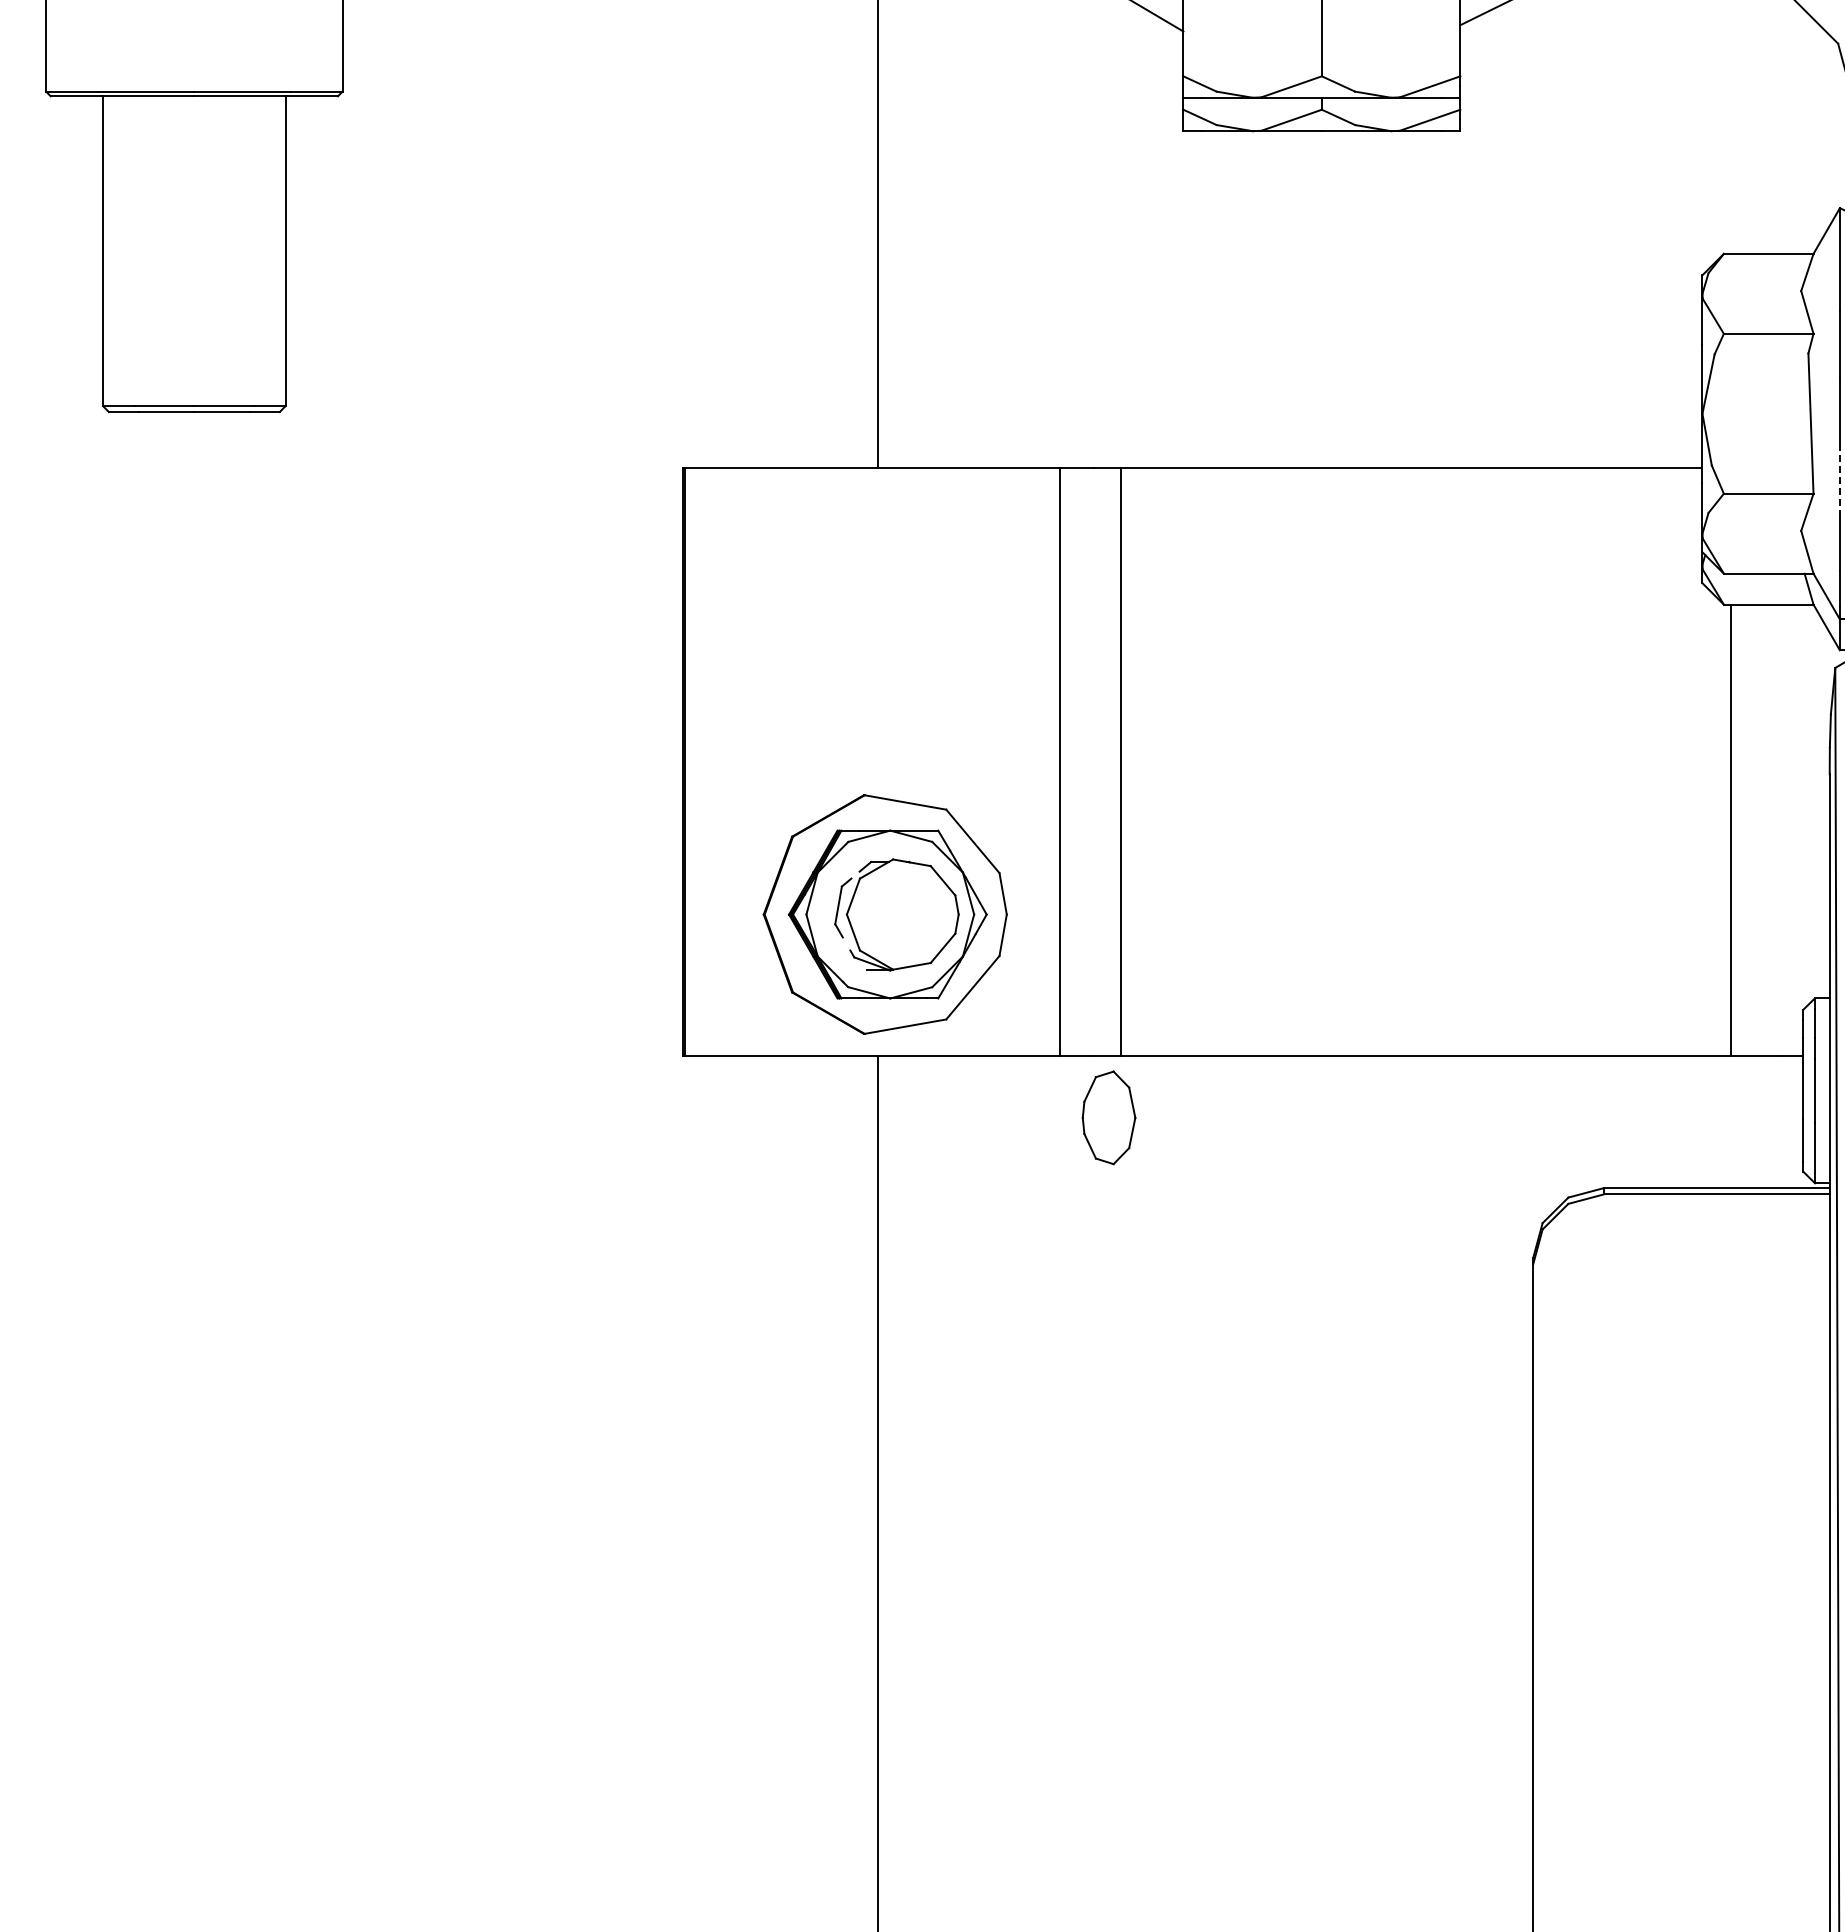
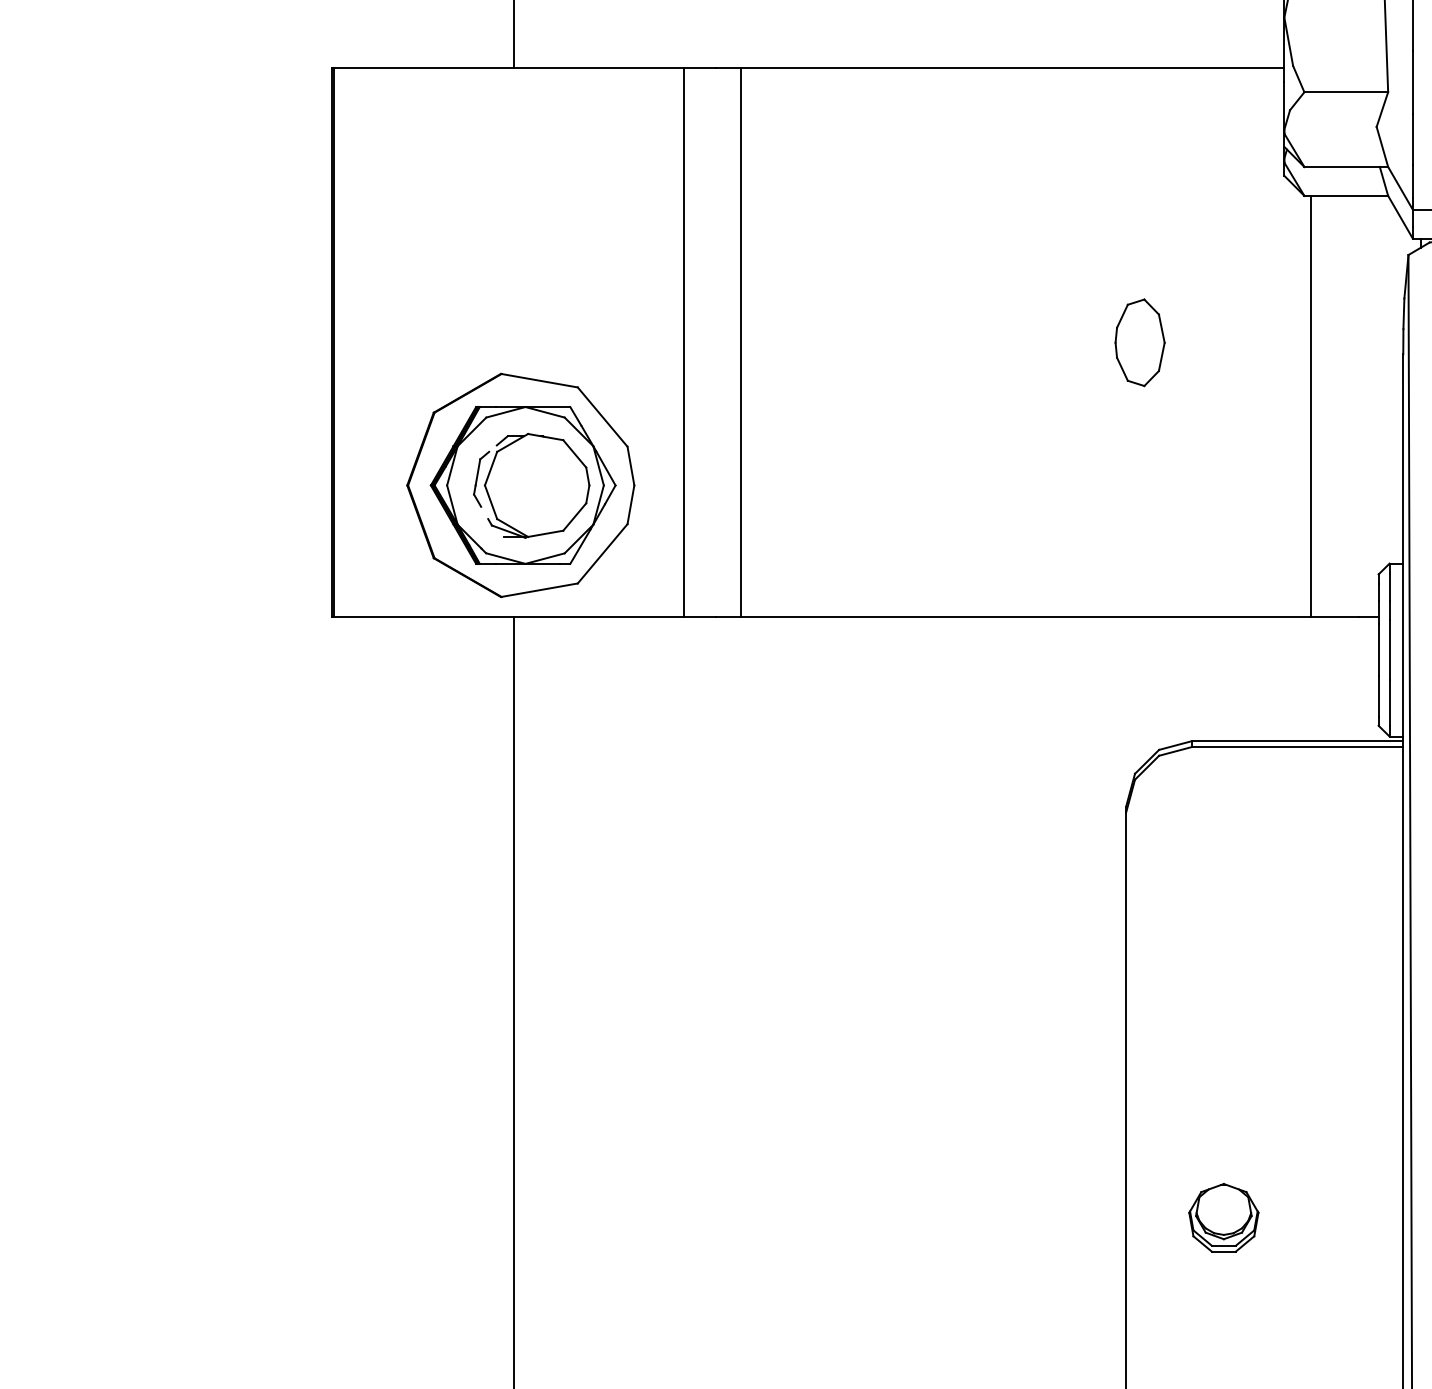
line: (1839, 483) -> (1412, 82), dashed -> solid
part: (1108, 1117) -> (1139, 342), moved
part: (1637, 1698) -> (1223, 1217), added

